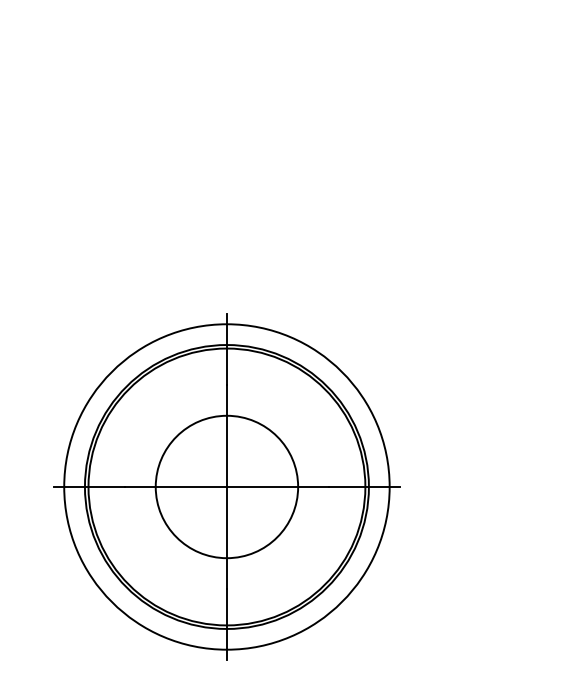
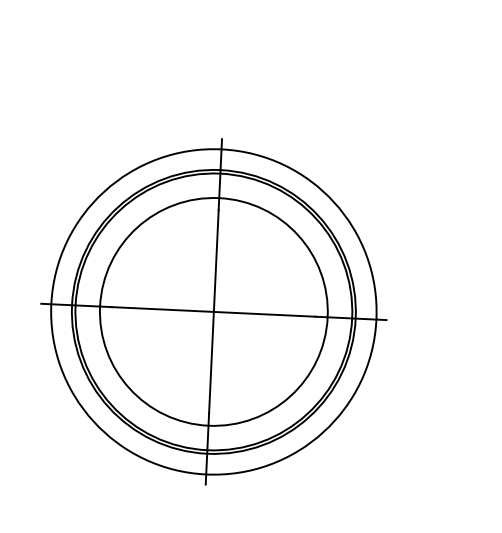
circle: (226, 486) -> (213, 311), size x1.6

